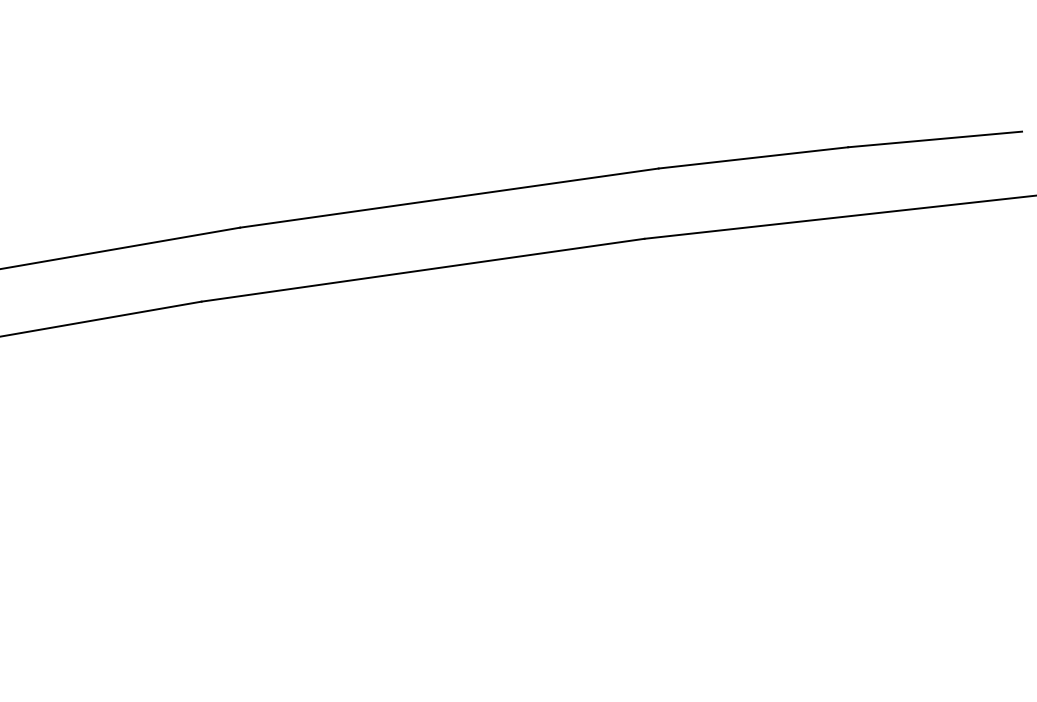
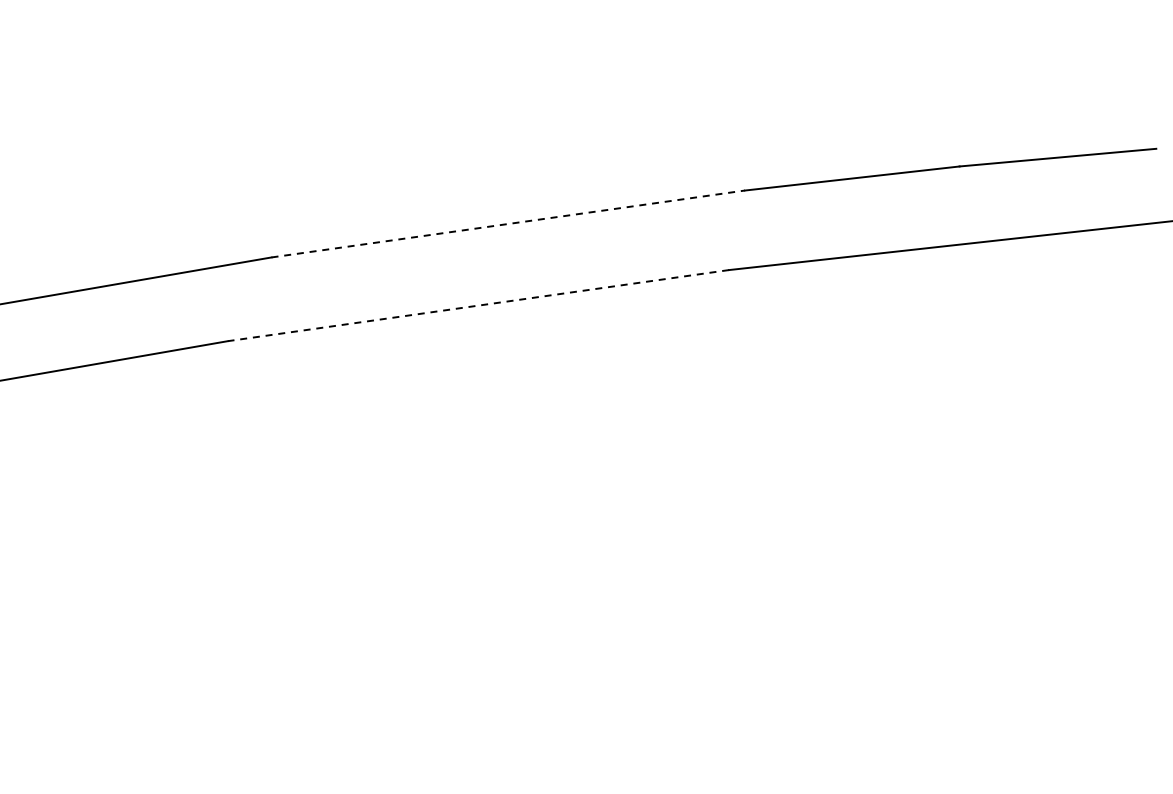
line: (449, 197) -> (508, 223), solid -> dashed
line: (422, 270) -> (477, 305), solid -> dashed

